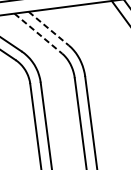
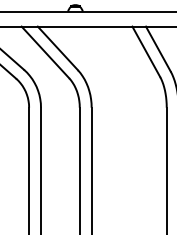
line: (48, 28) -> (57, 48), dashed -> solid
line: (38, 33) -> (45, 52), dashed -> solid

